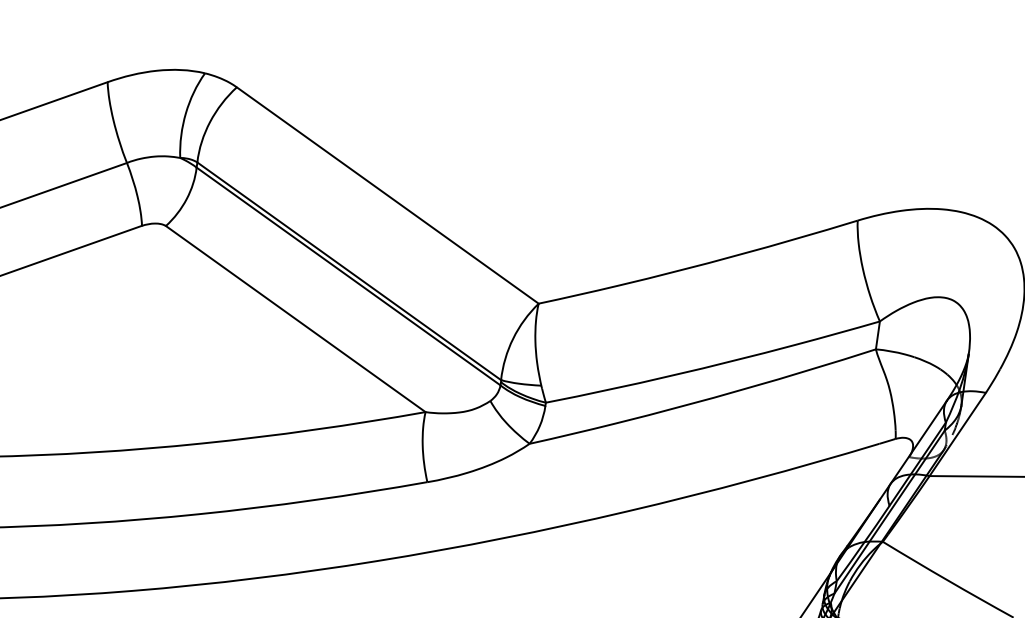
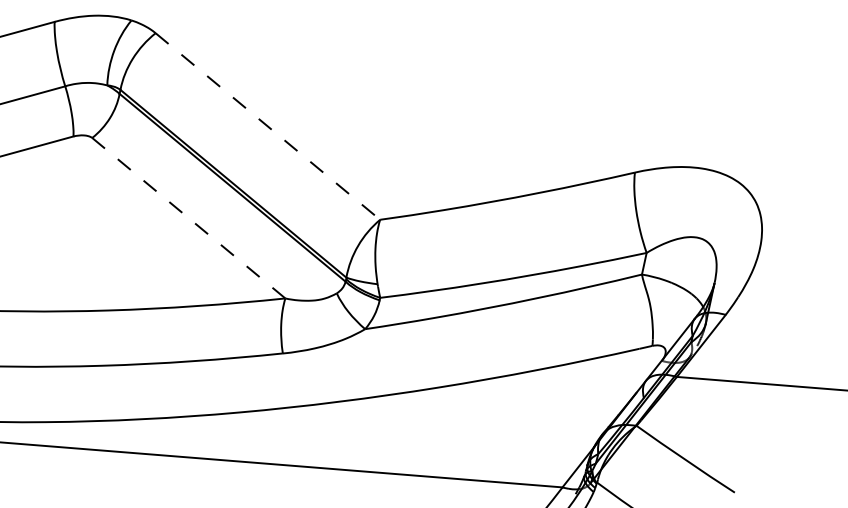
line: (387, 195) -> (267, 126), solid -> dashed
line: (295, 319) -> (188, 218), solid -> dashed

